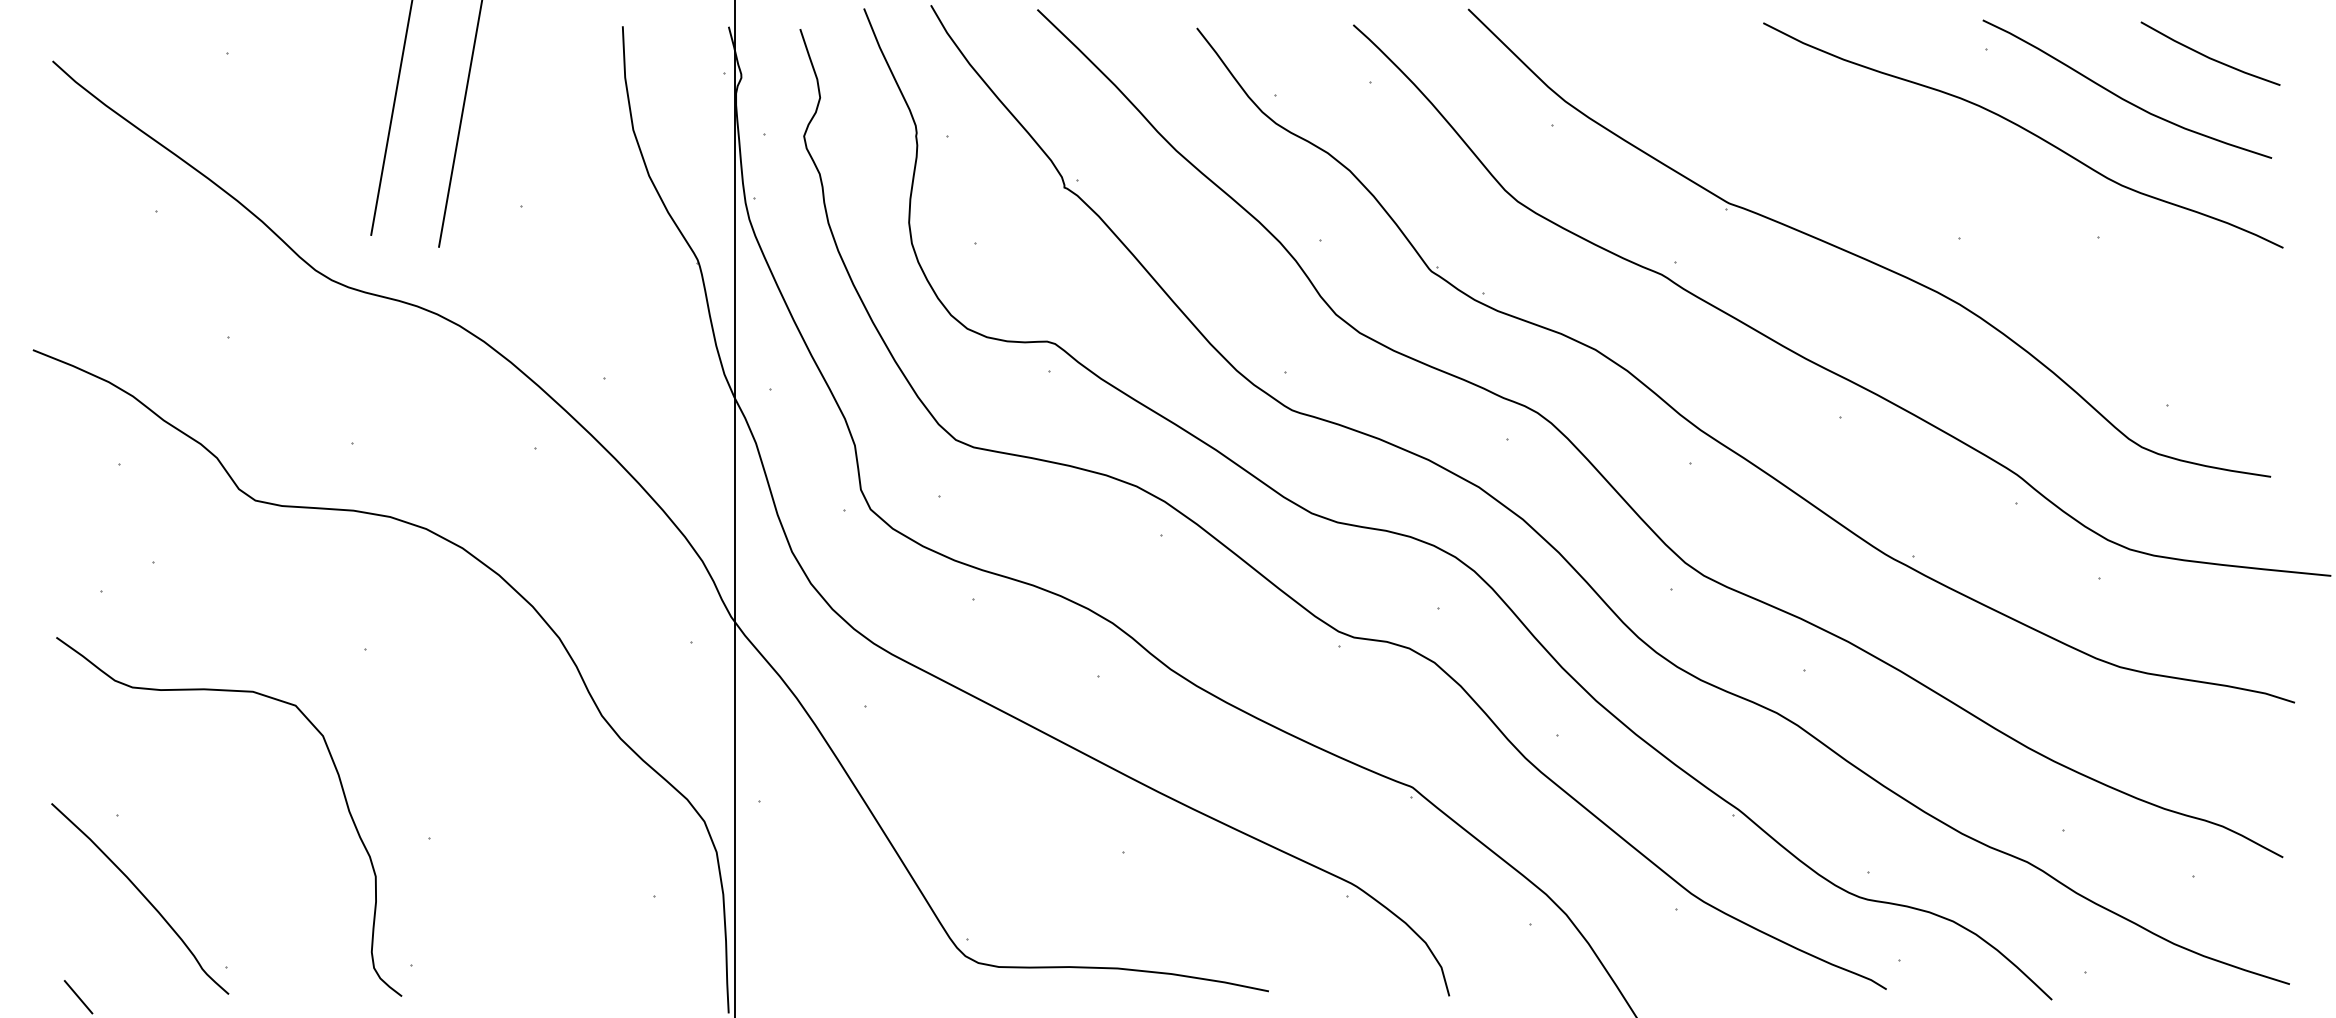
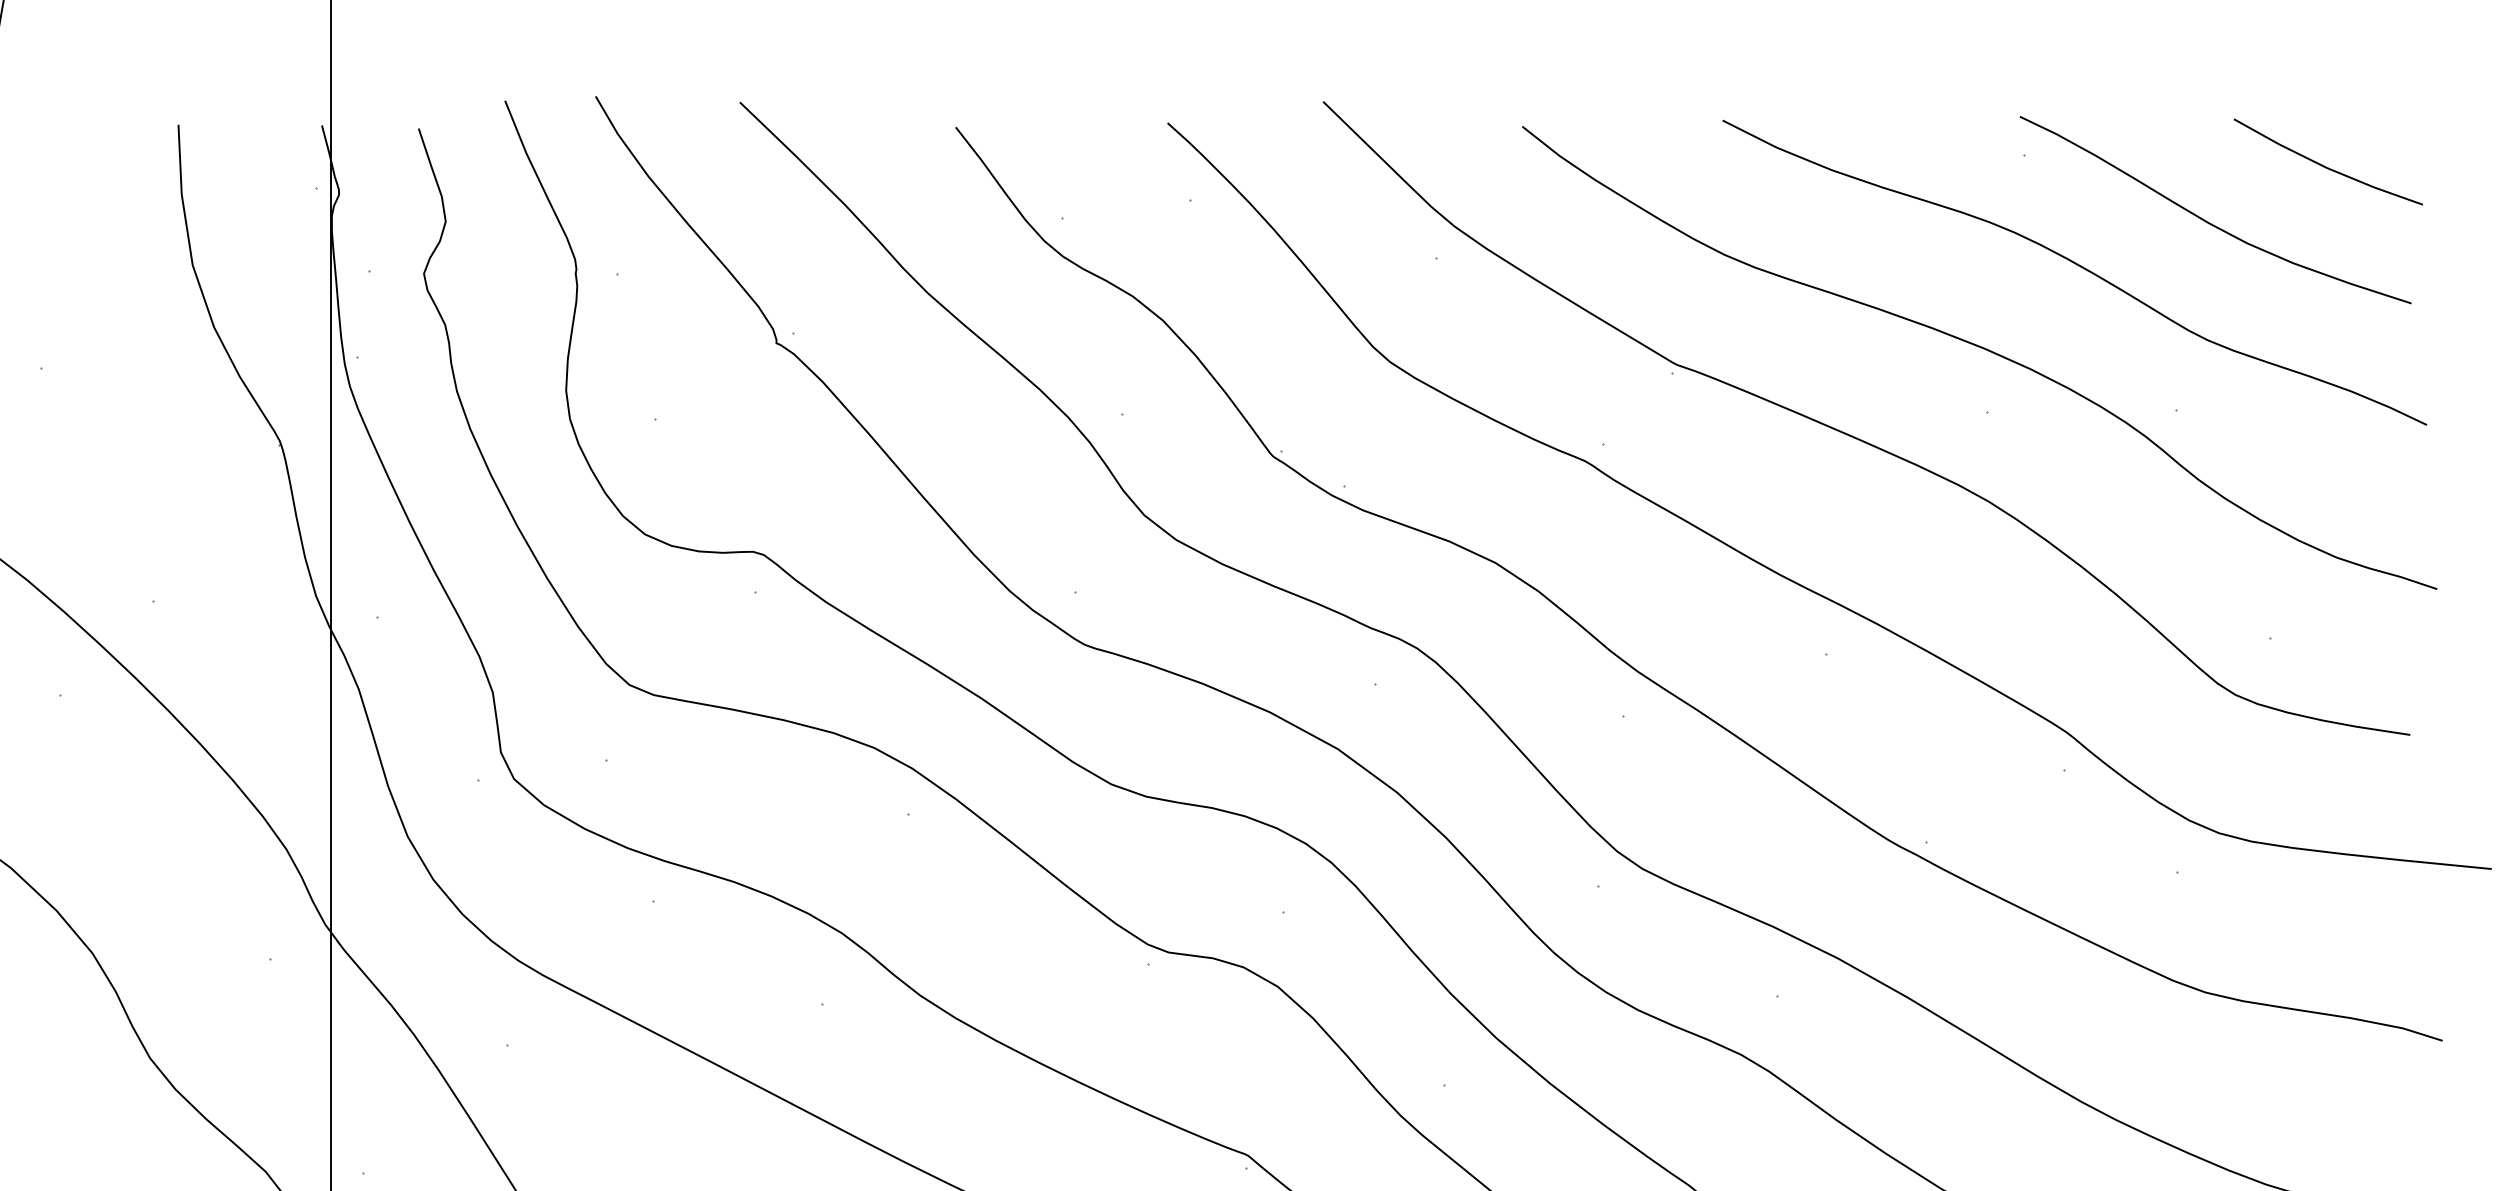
curve: (1955, 192) -> (1982, 349), added

